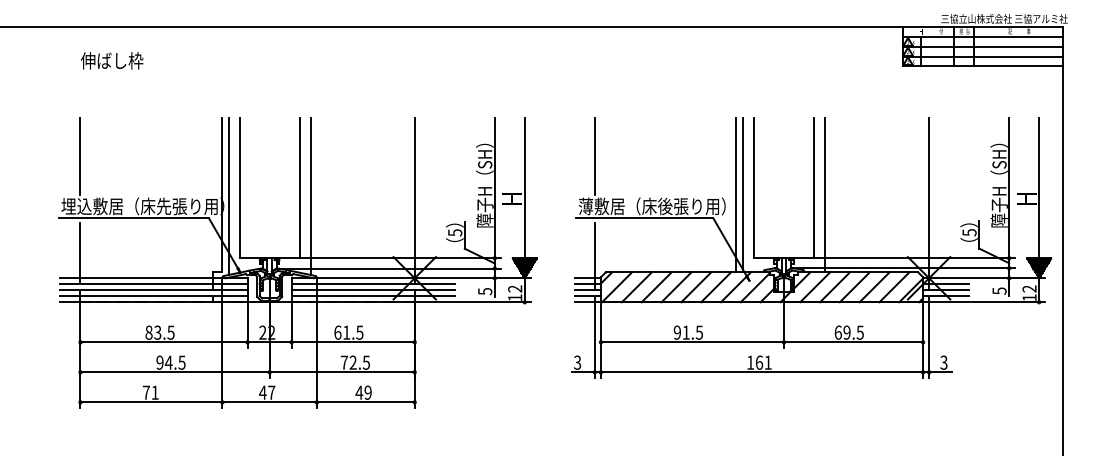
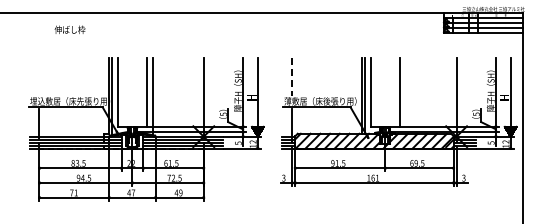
text: (111, 60) -> (69, 29), moved
line: (80, 155) -> (39, 76), removed
line: (595, 157) -> (292, 77), solid -> dashed
line: (825, 194) -> (405, 95), removed

